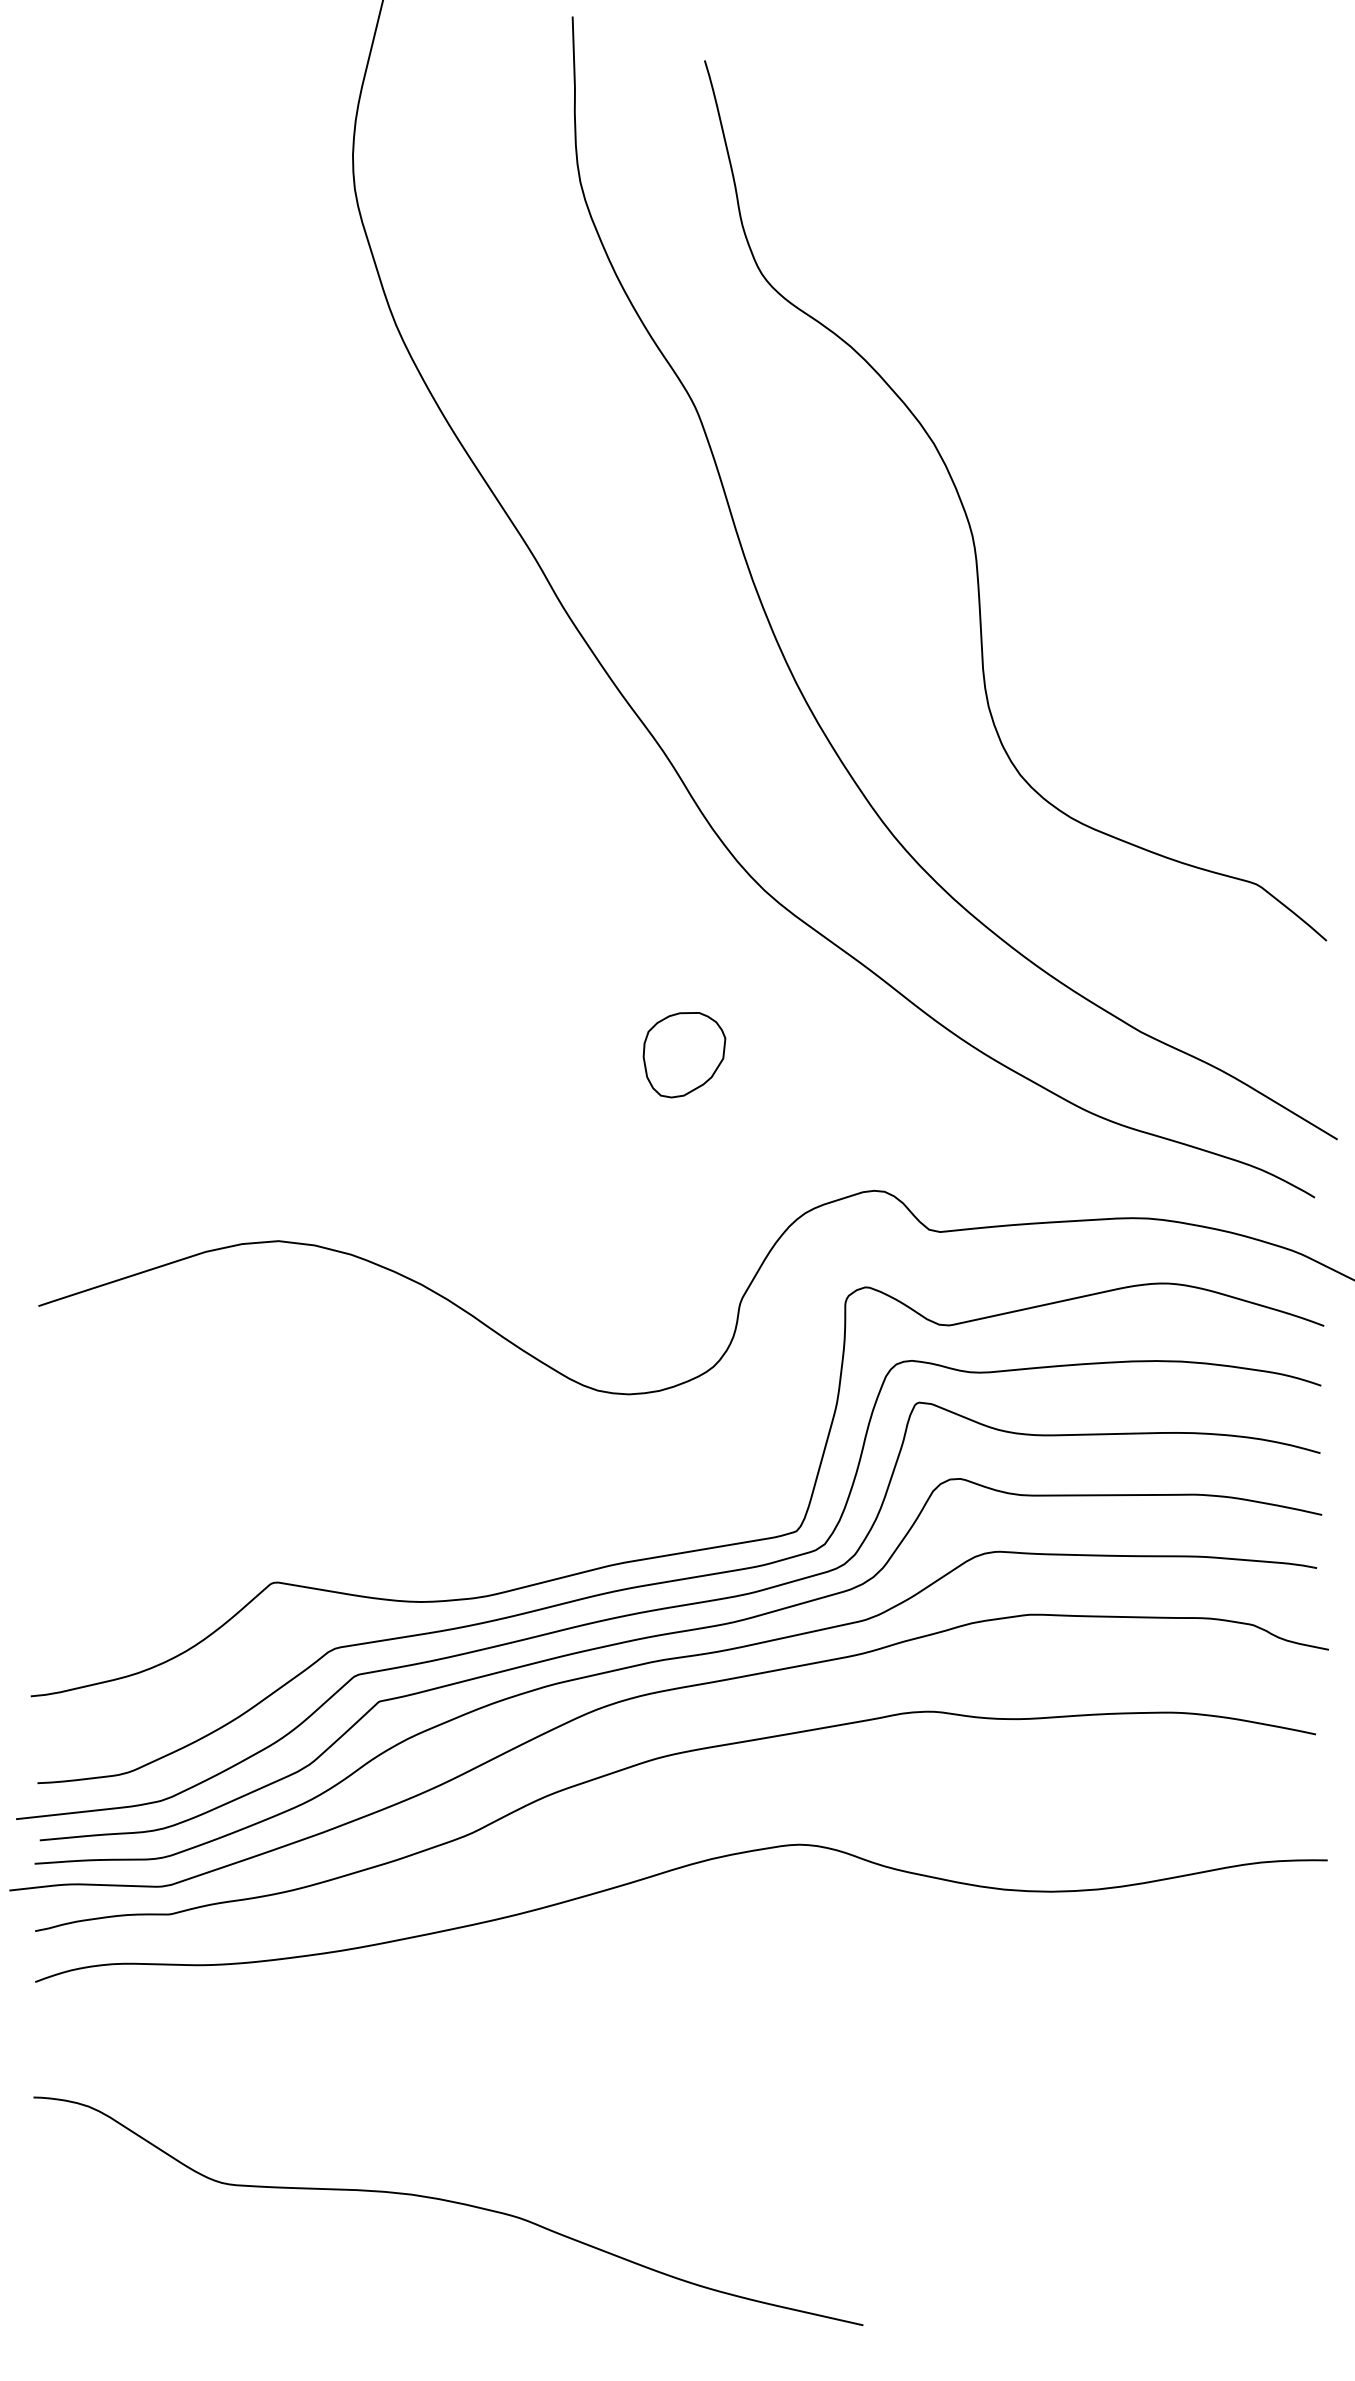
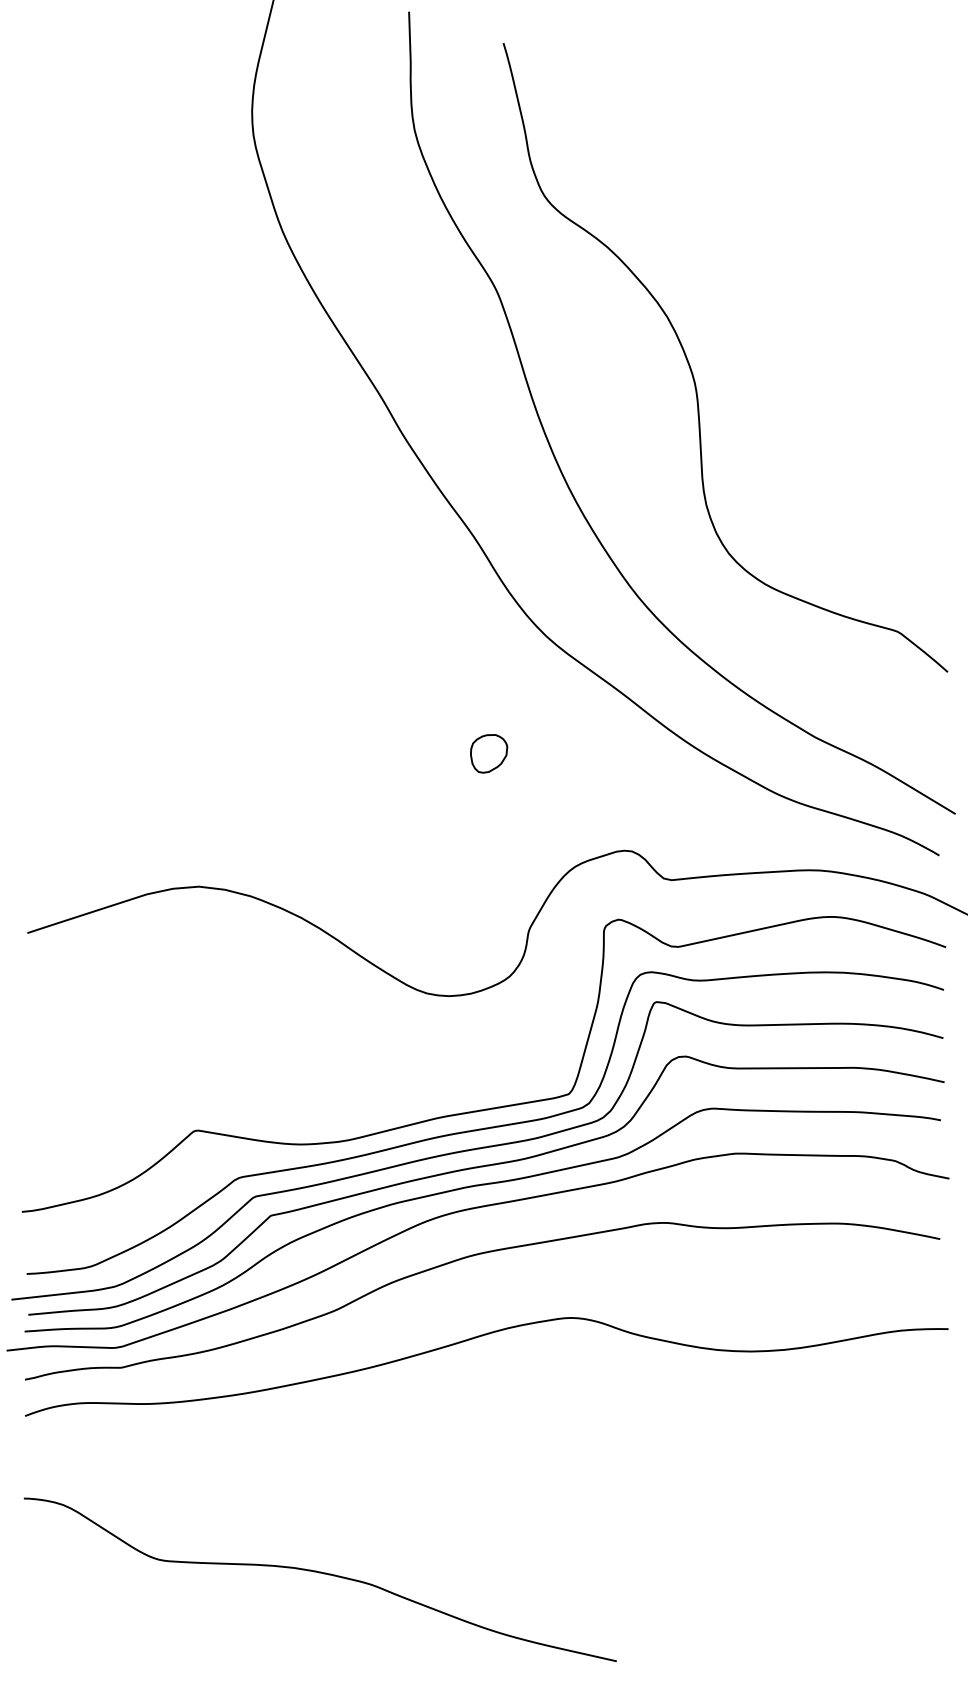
part: (684, 1055) -> (489, 754), size x0.62

